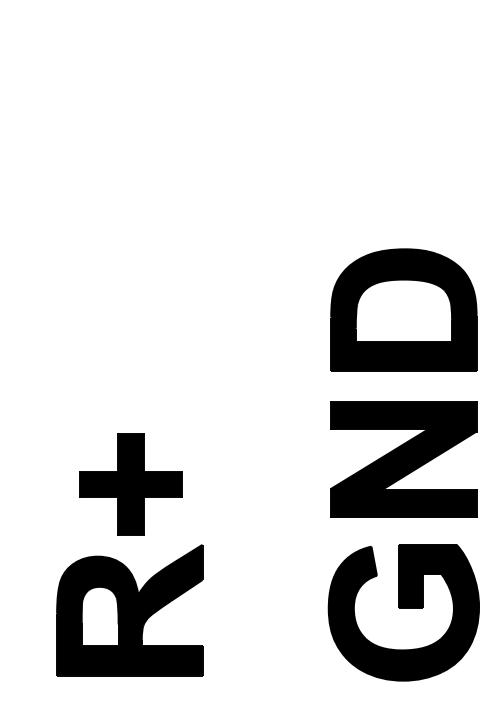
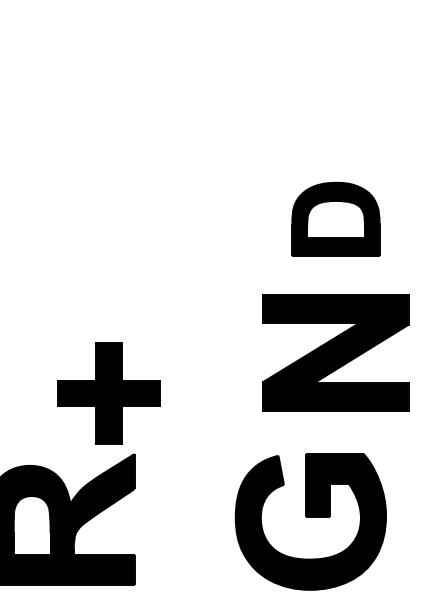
part: (403, 309) -> (335, 218), size x0.6
part: (403, 459) -> (335, 352), moved
part: (130, 484) -> (108, 393), moved
part: (403, 612) -> (310, 521), moved

